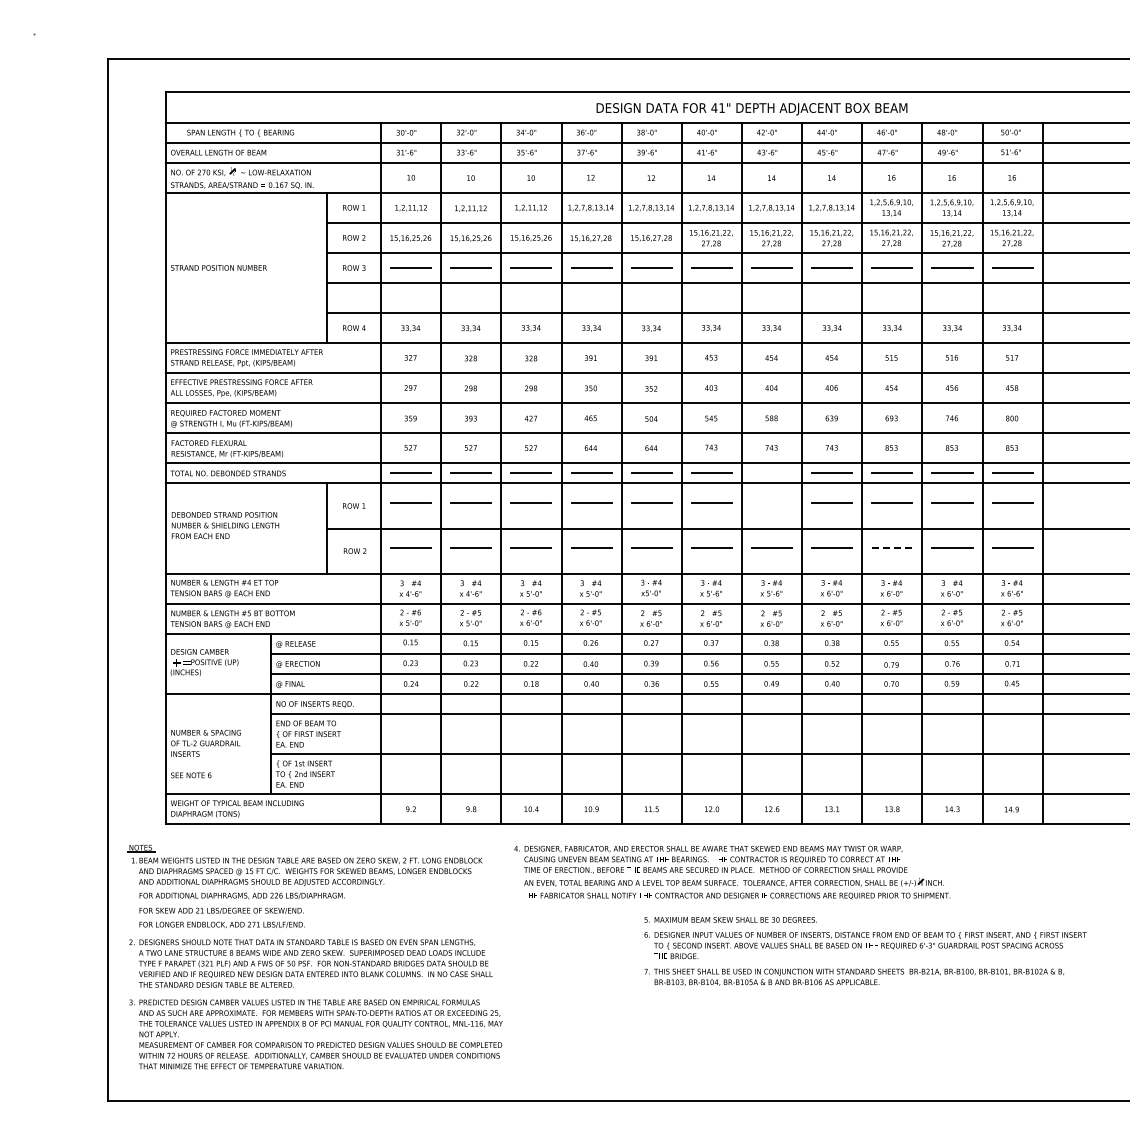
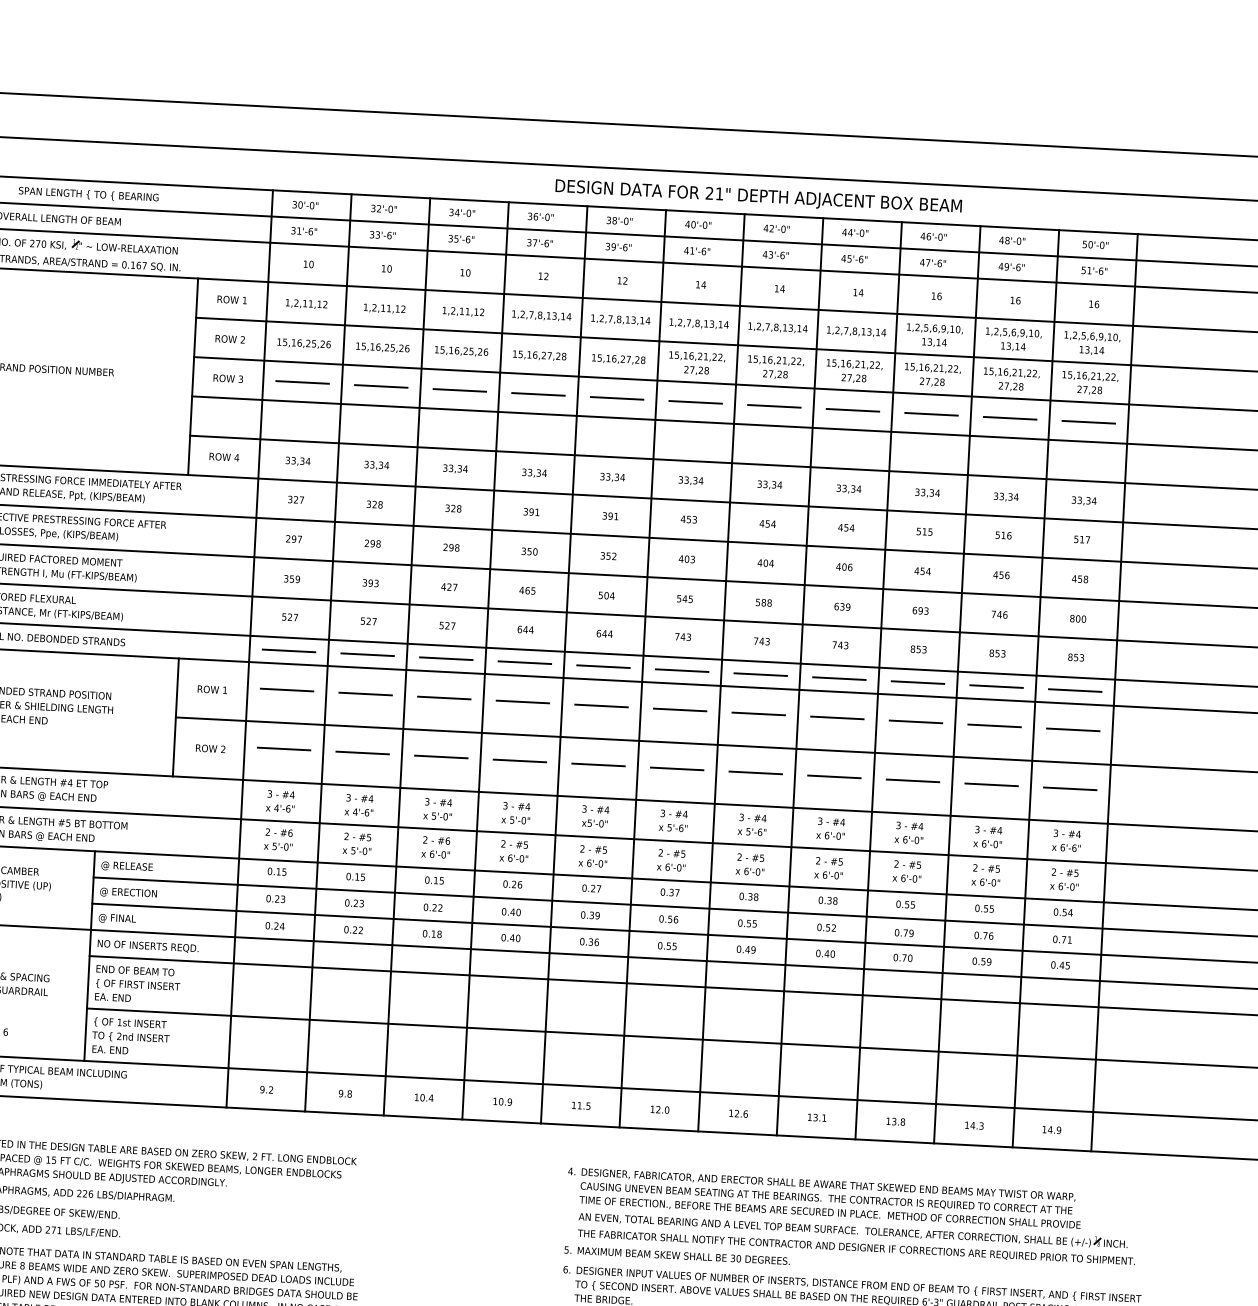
text: (714, 107) -> (709, 192), 41" -> 21"
line: (771, 473) -> (760, 674), added
line: (771, 503) -> (758, 714), added
line: (892, 548) -> (913, 780), dashed -> solid
part: (732, 872) -> (851, 1216), moved

